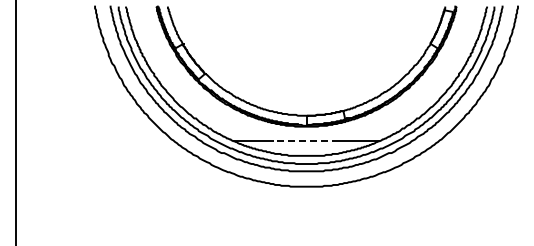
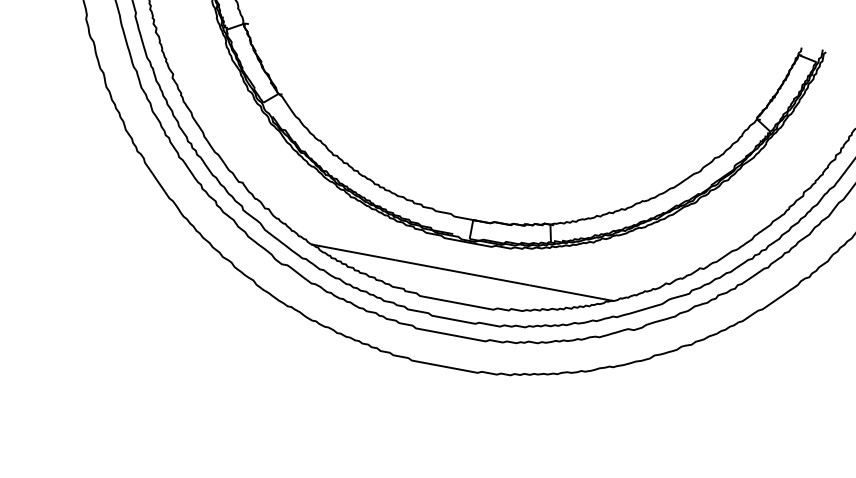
line: (306, 141) -> (462, 273), dashed -> solid

